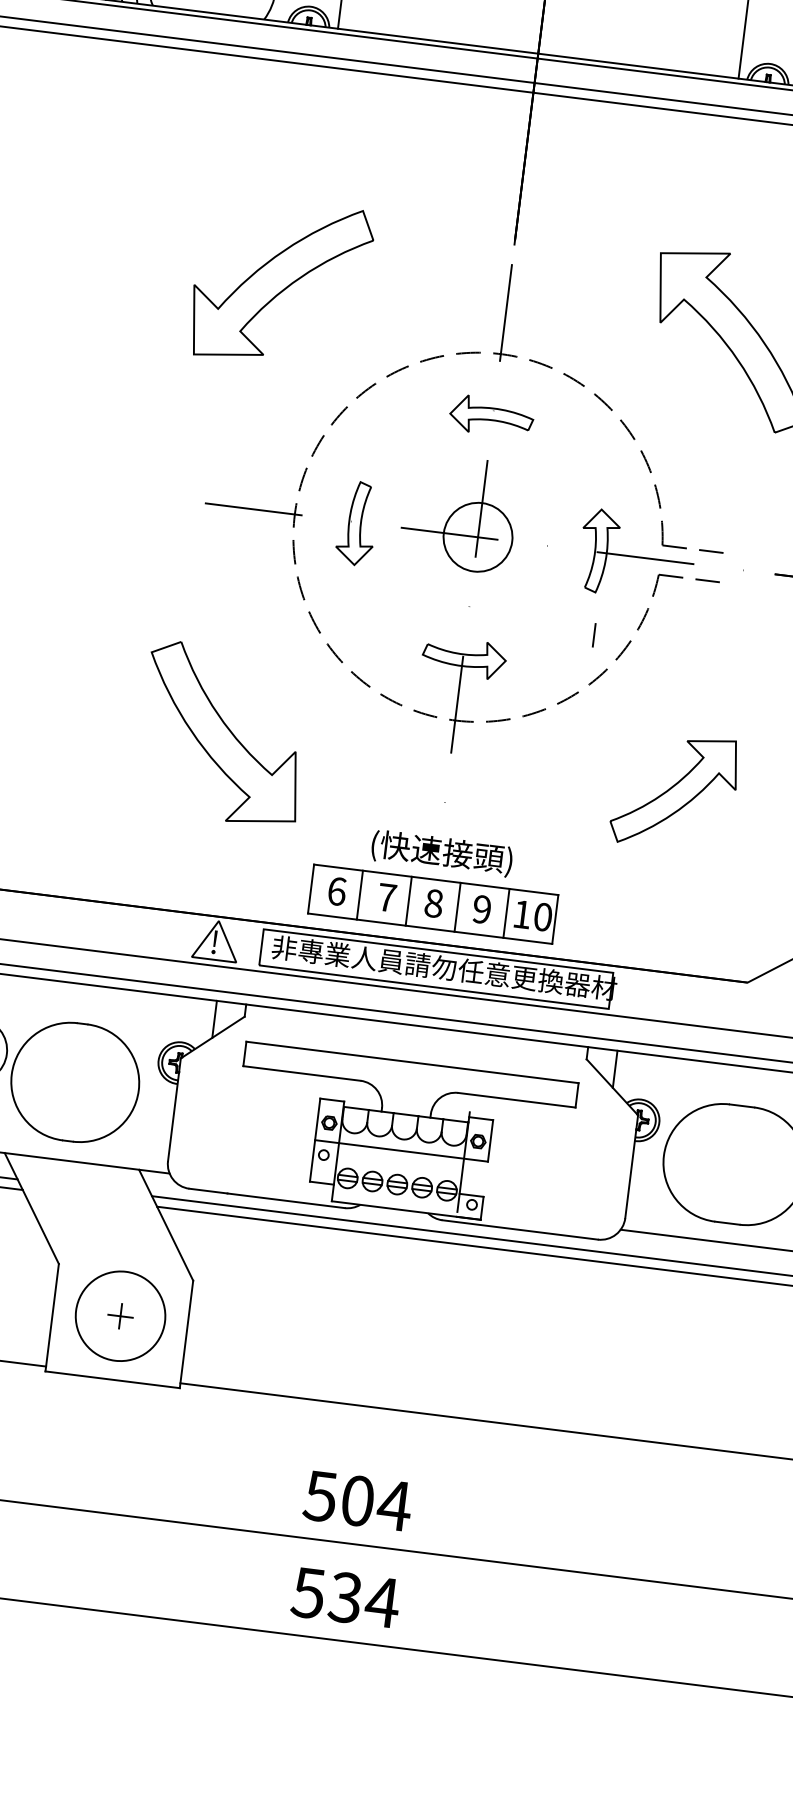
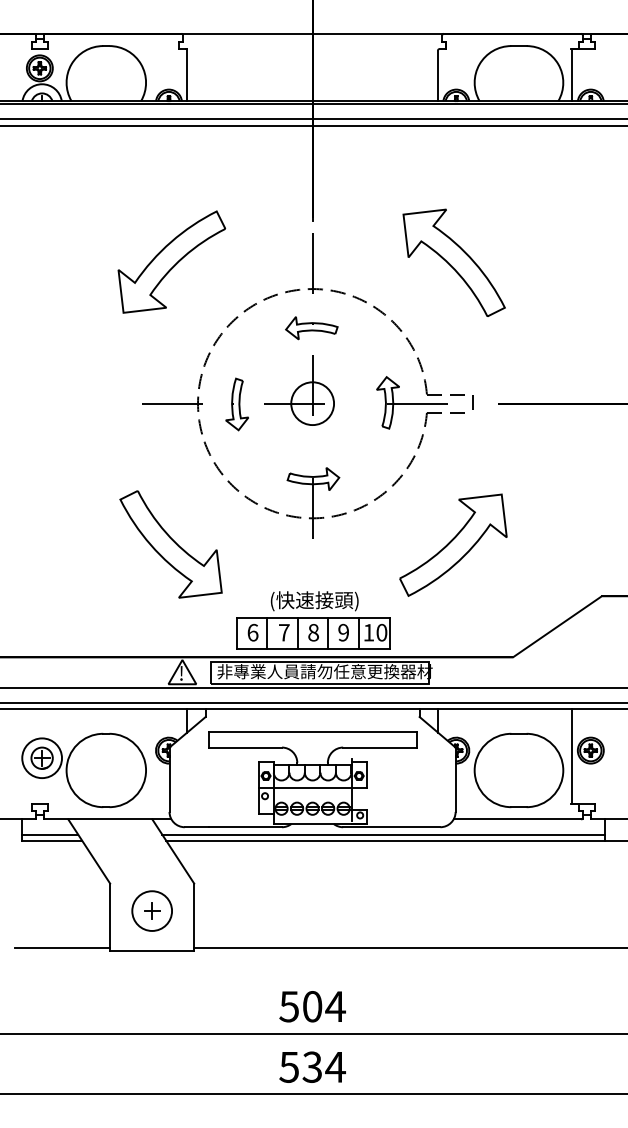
line: (593, 635) -> (472, 402), moved
part: (675, 790) -> (453, 544), size x1.43
circle: (121, 1315) -> (152, 910), size x0.71

